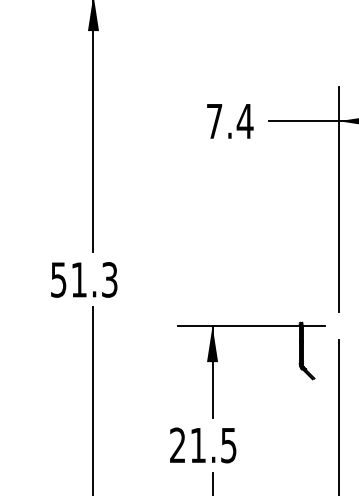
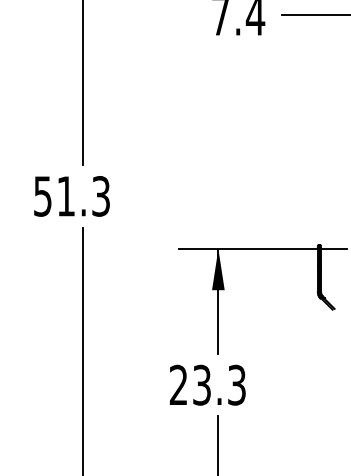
text: (213, 445) -> (219, 385), 21.5 -> 23.3

